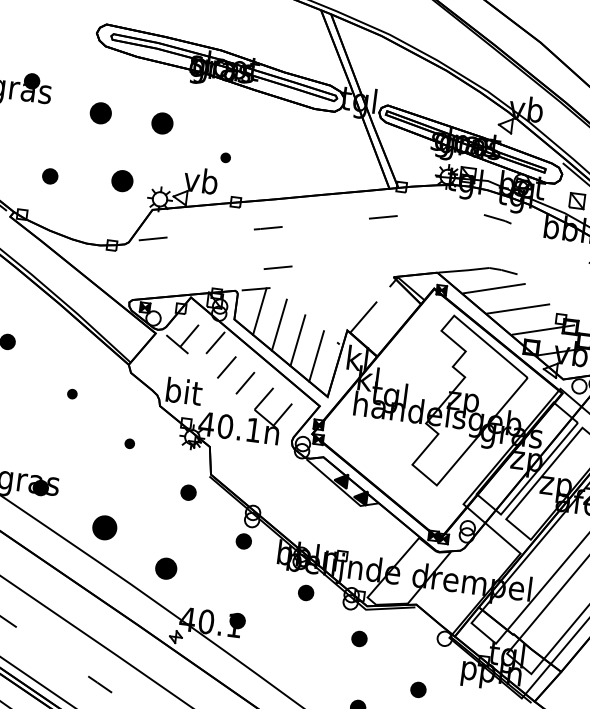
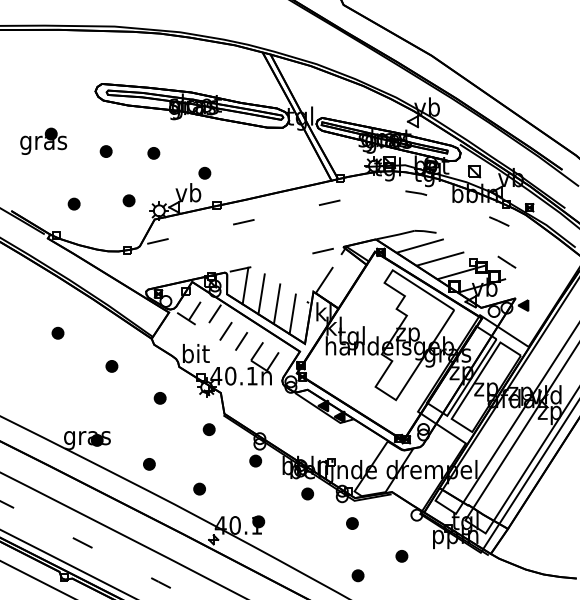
part: (99, 113) -> (105, 151), size x0.71
part: (162, 123) -> (153, 153), size x0.71
part: (225, 156) -> (204, 172), size x1.67
part: (121, 180) -> (128, 200), size x0.71
line: (277, 266) -> (322, 250), moved
part: (71, 394) -> (111, 366), size x1.67
part: (128, 443) -> (159, 398), size x1.67
part: (104, 528) -> (149, 464), size x0.62
part: (166, 567) -> (199, 488), size x0.71

